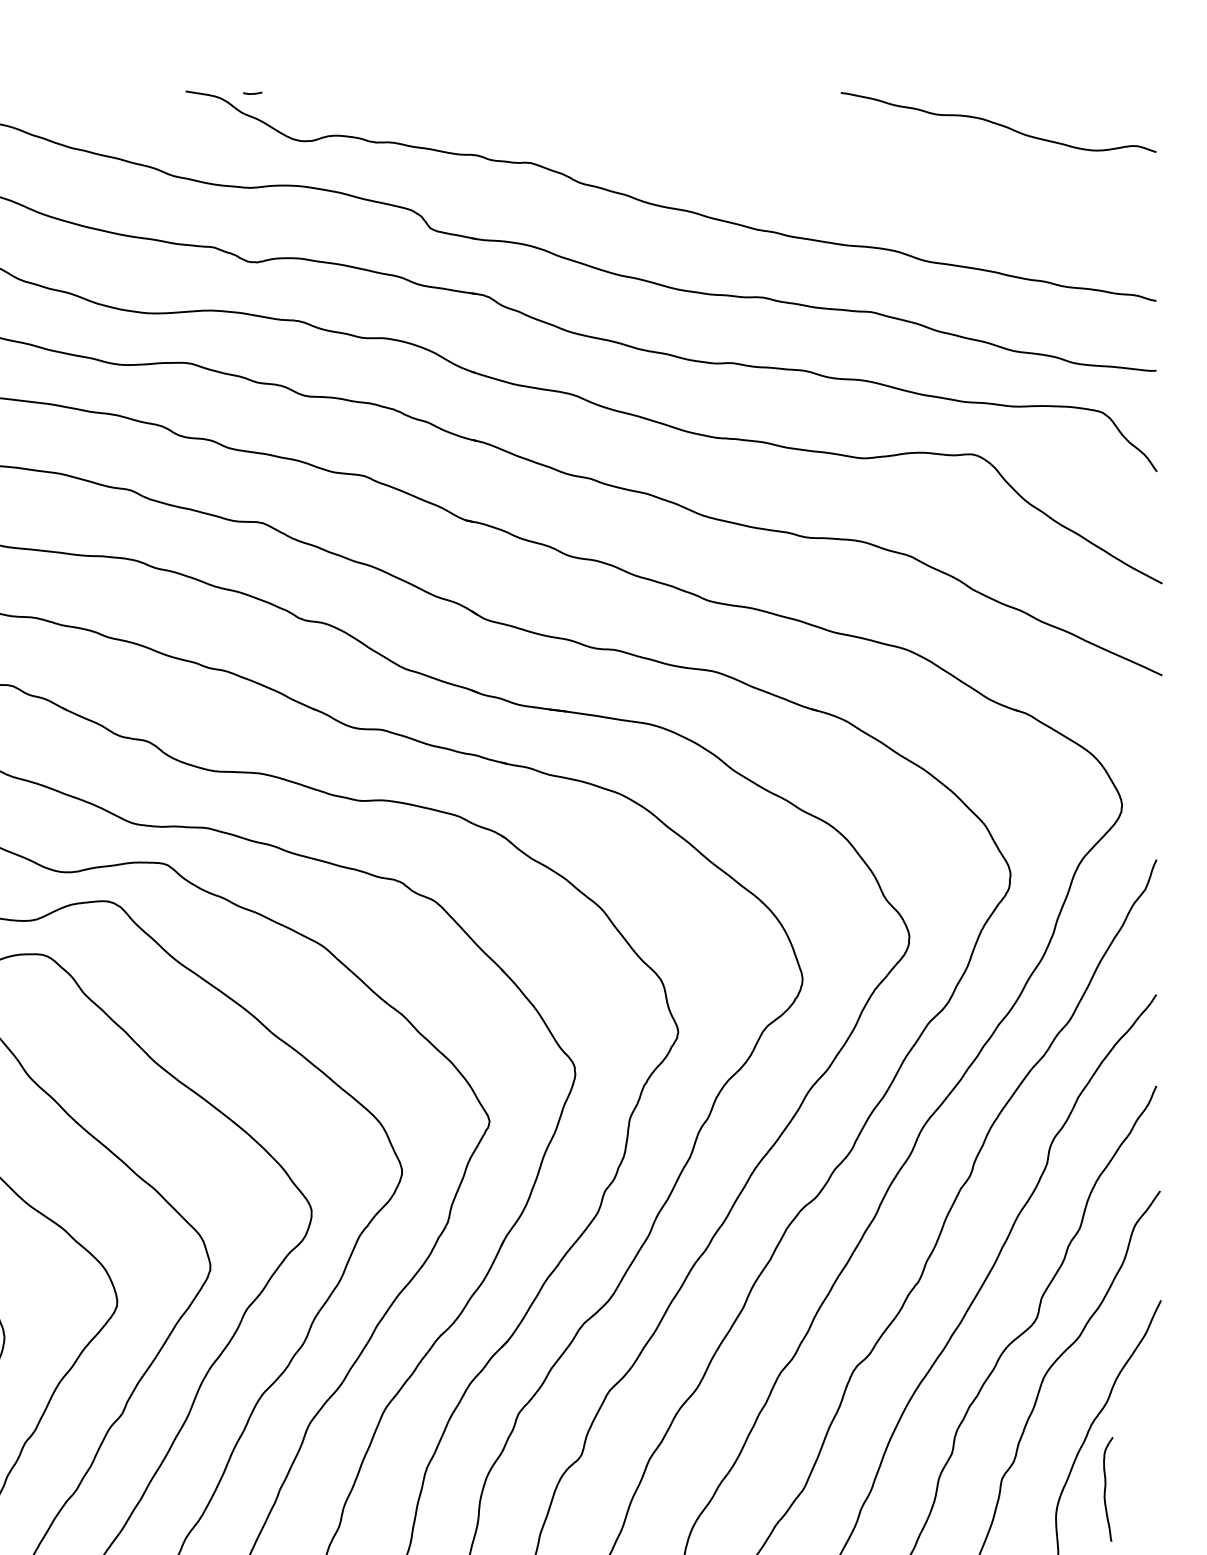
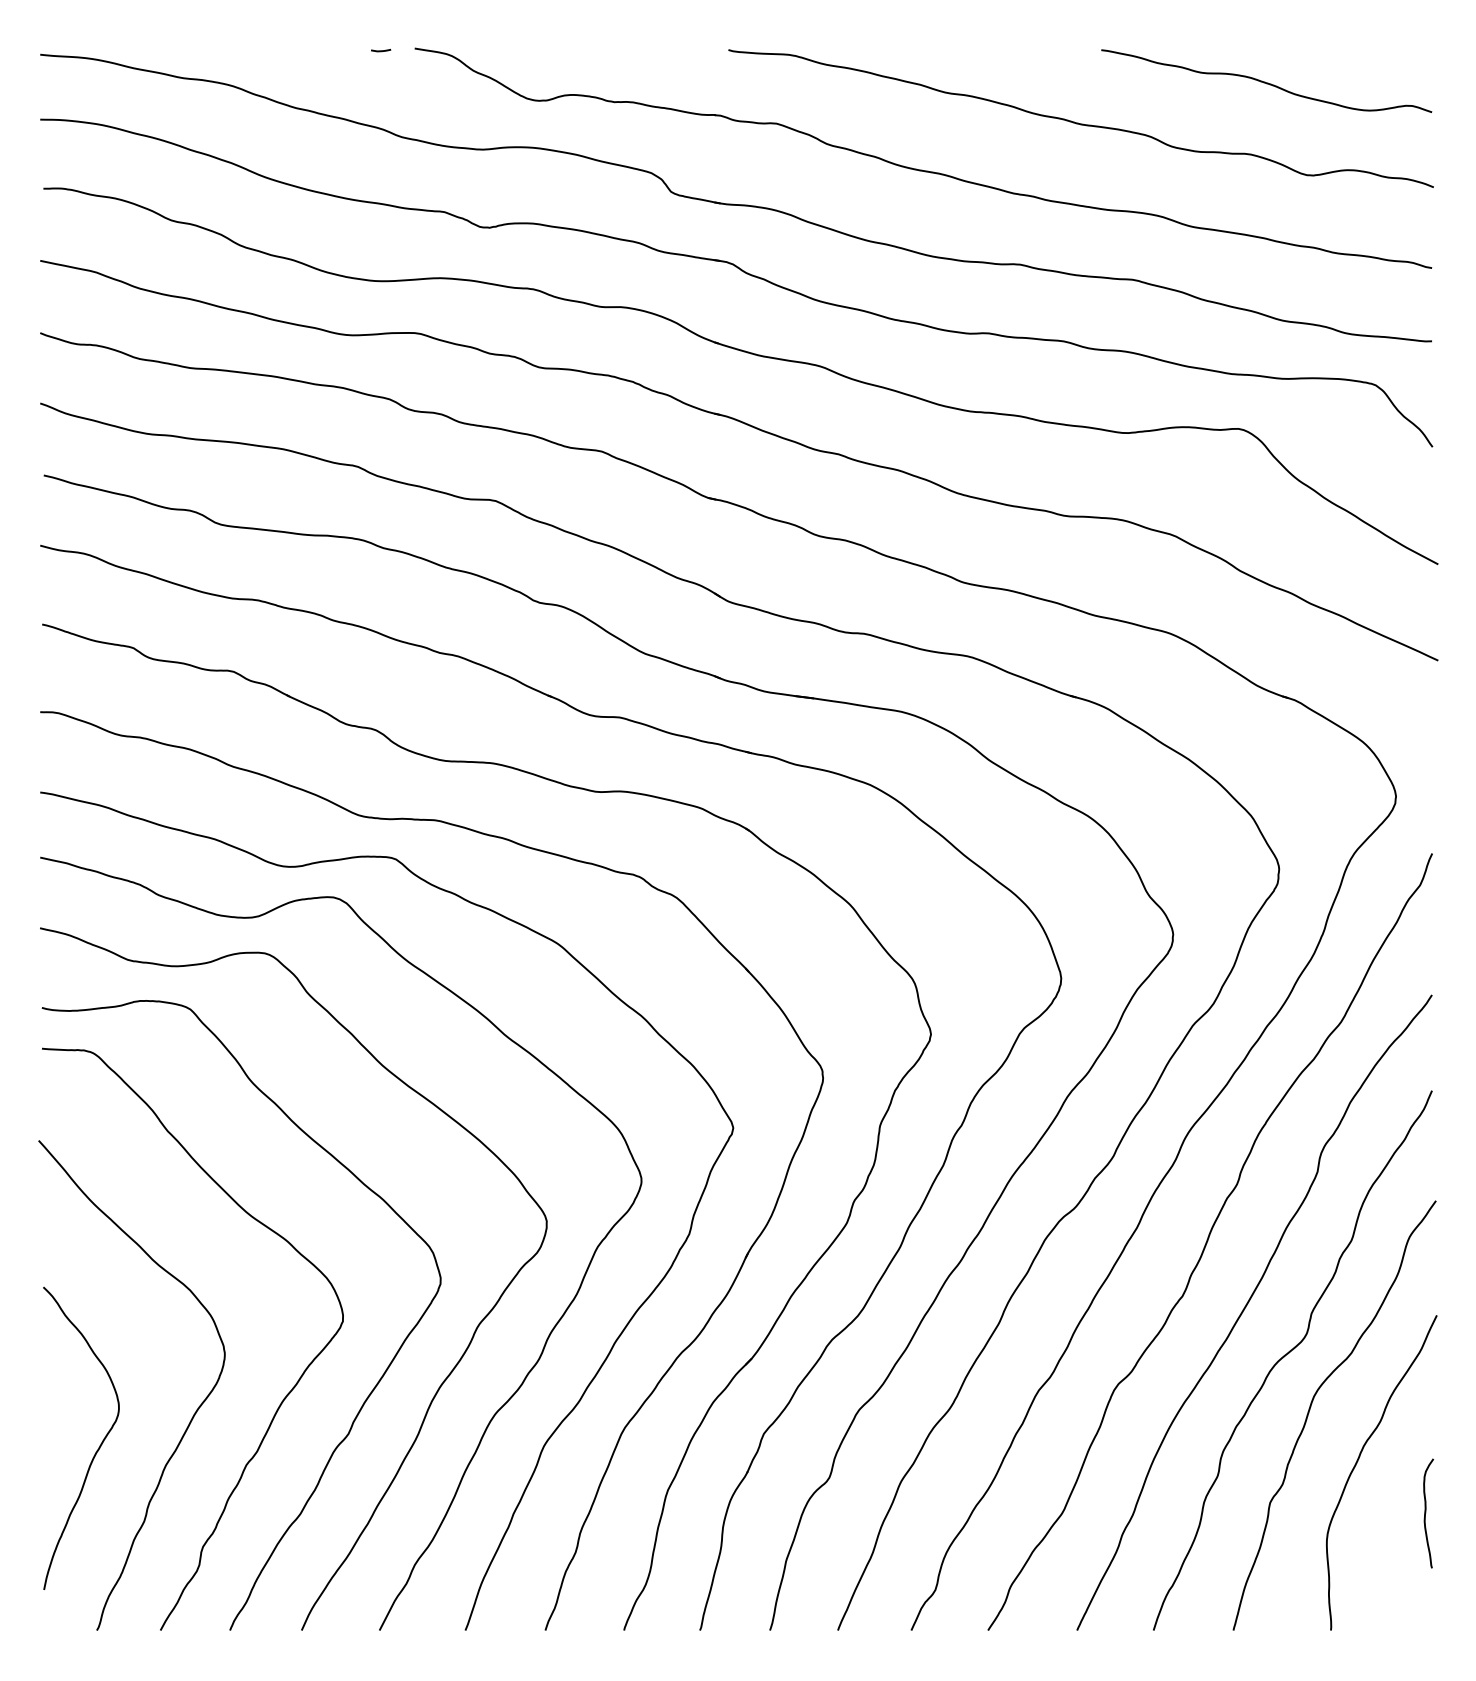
curve: (253, 93) -> (381, 50), moved
curve: (819, 161) -> (1078, 122), added
curve: (1106, 1489) -> (1426, 1513), moved

